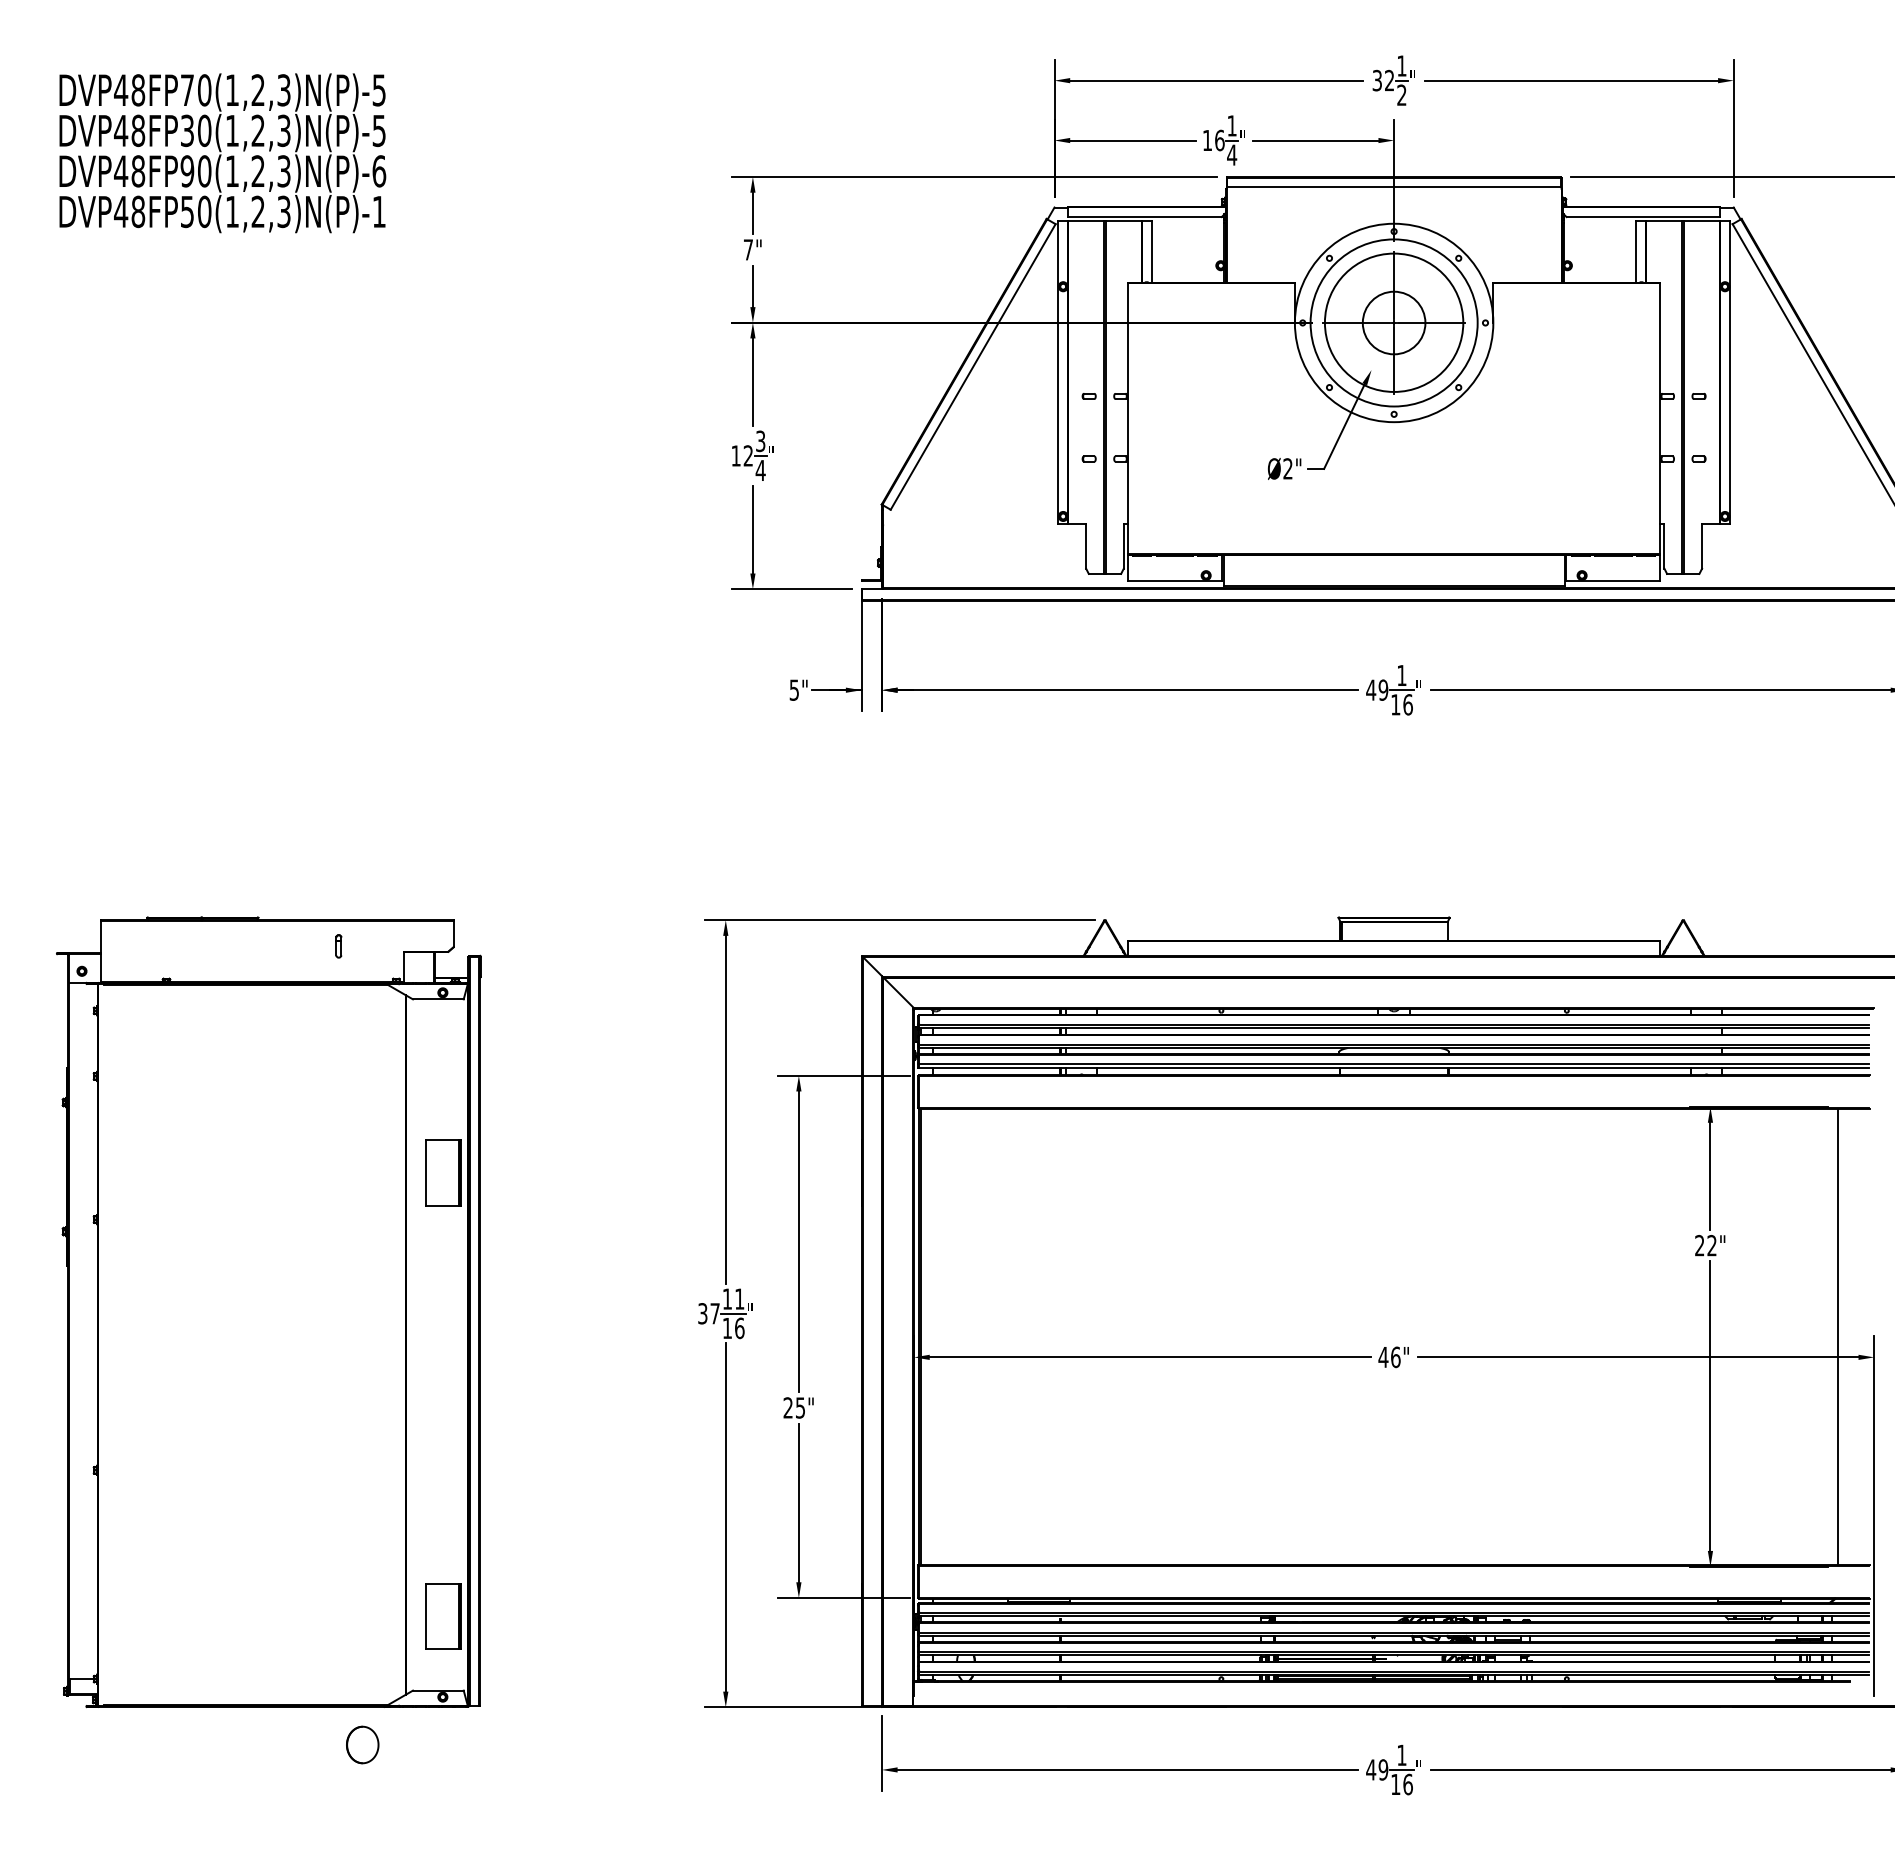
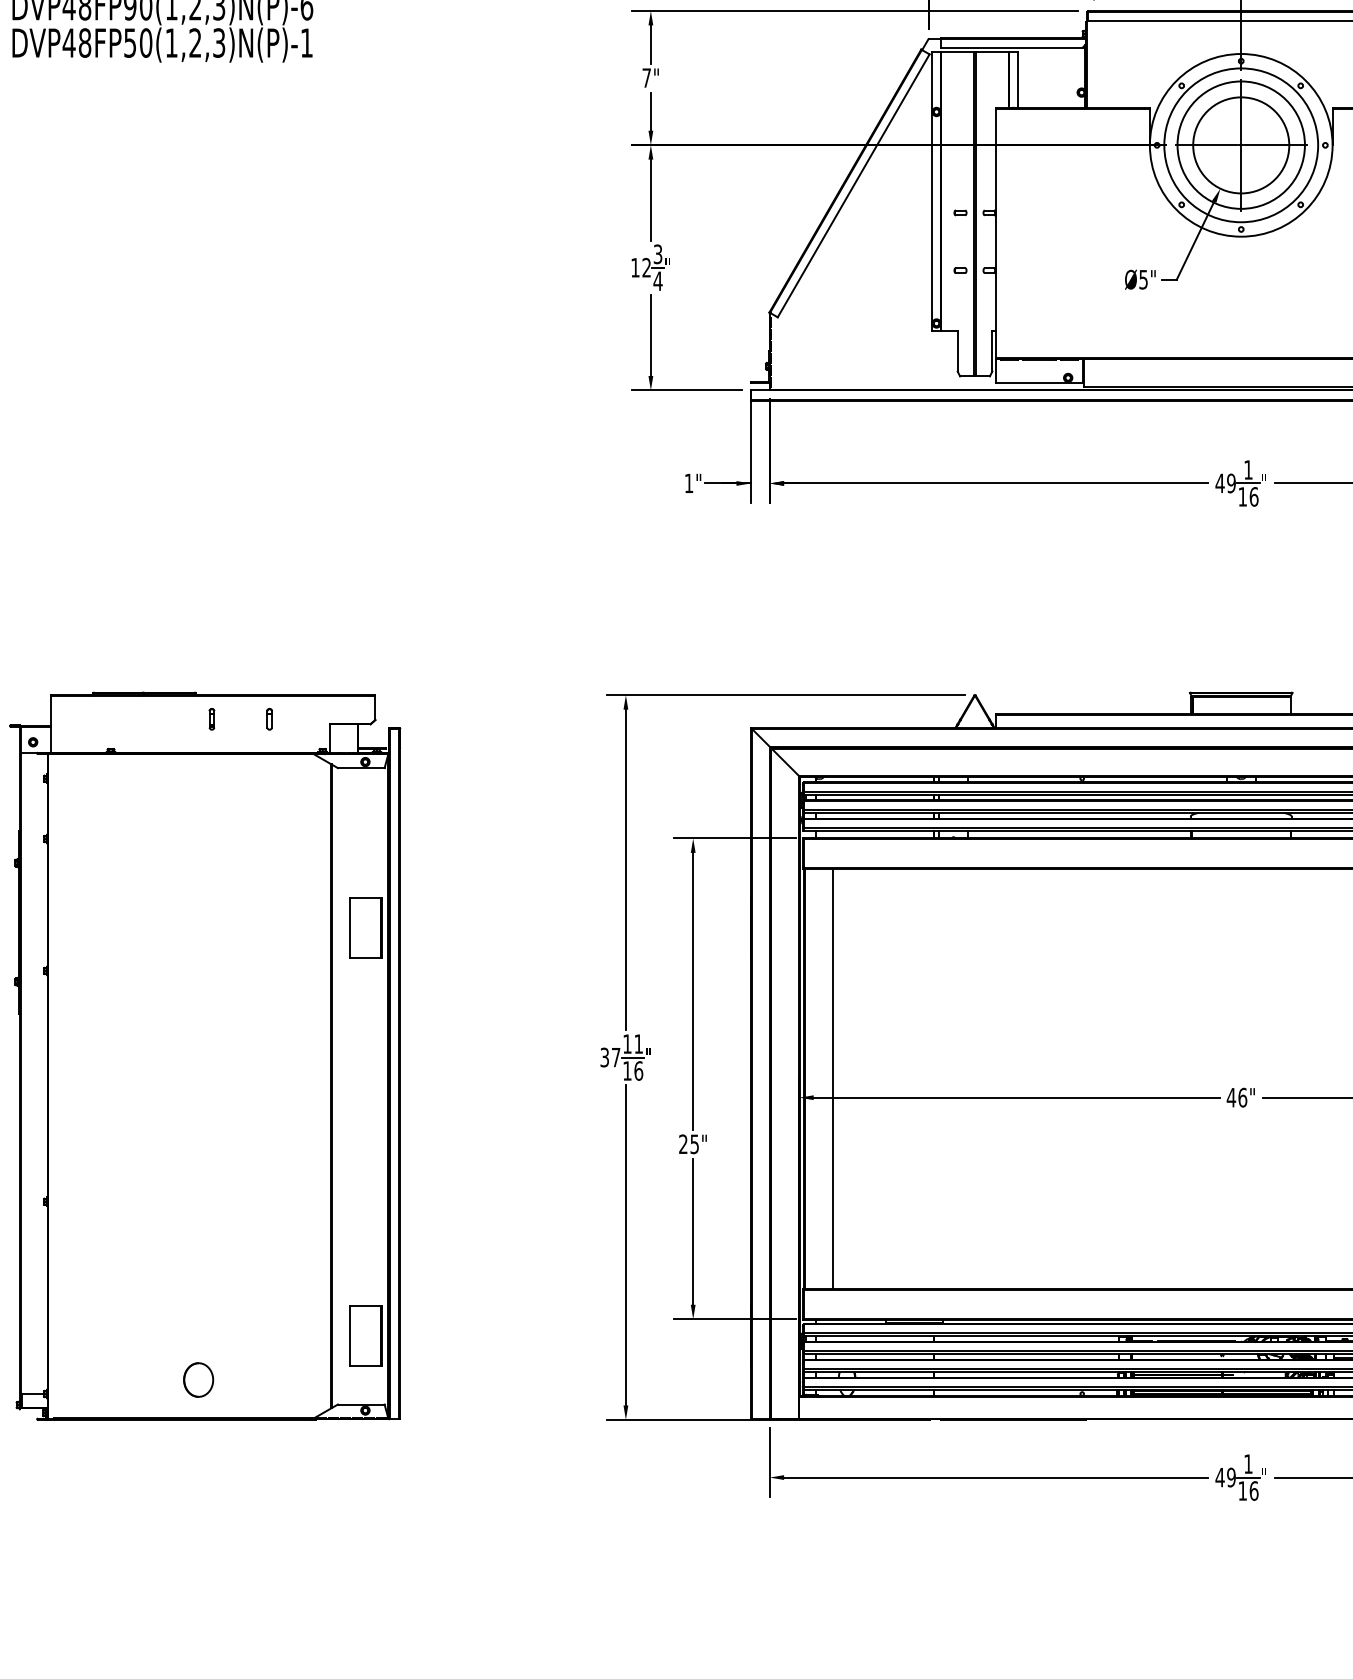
circle: (1393, 322) -> (1240, 144), size x1.67
text: (1287, 468) -> (1143, 279), Ø2" -> Ø5"
text: (793, 689) -> (688, 482), 5" -> 1"
part: (275, 946) -> (211, 719), added
line: (950, 1336) -> (832, 1078), added
part: (362, 1744) -> (198, 1379), moved

